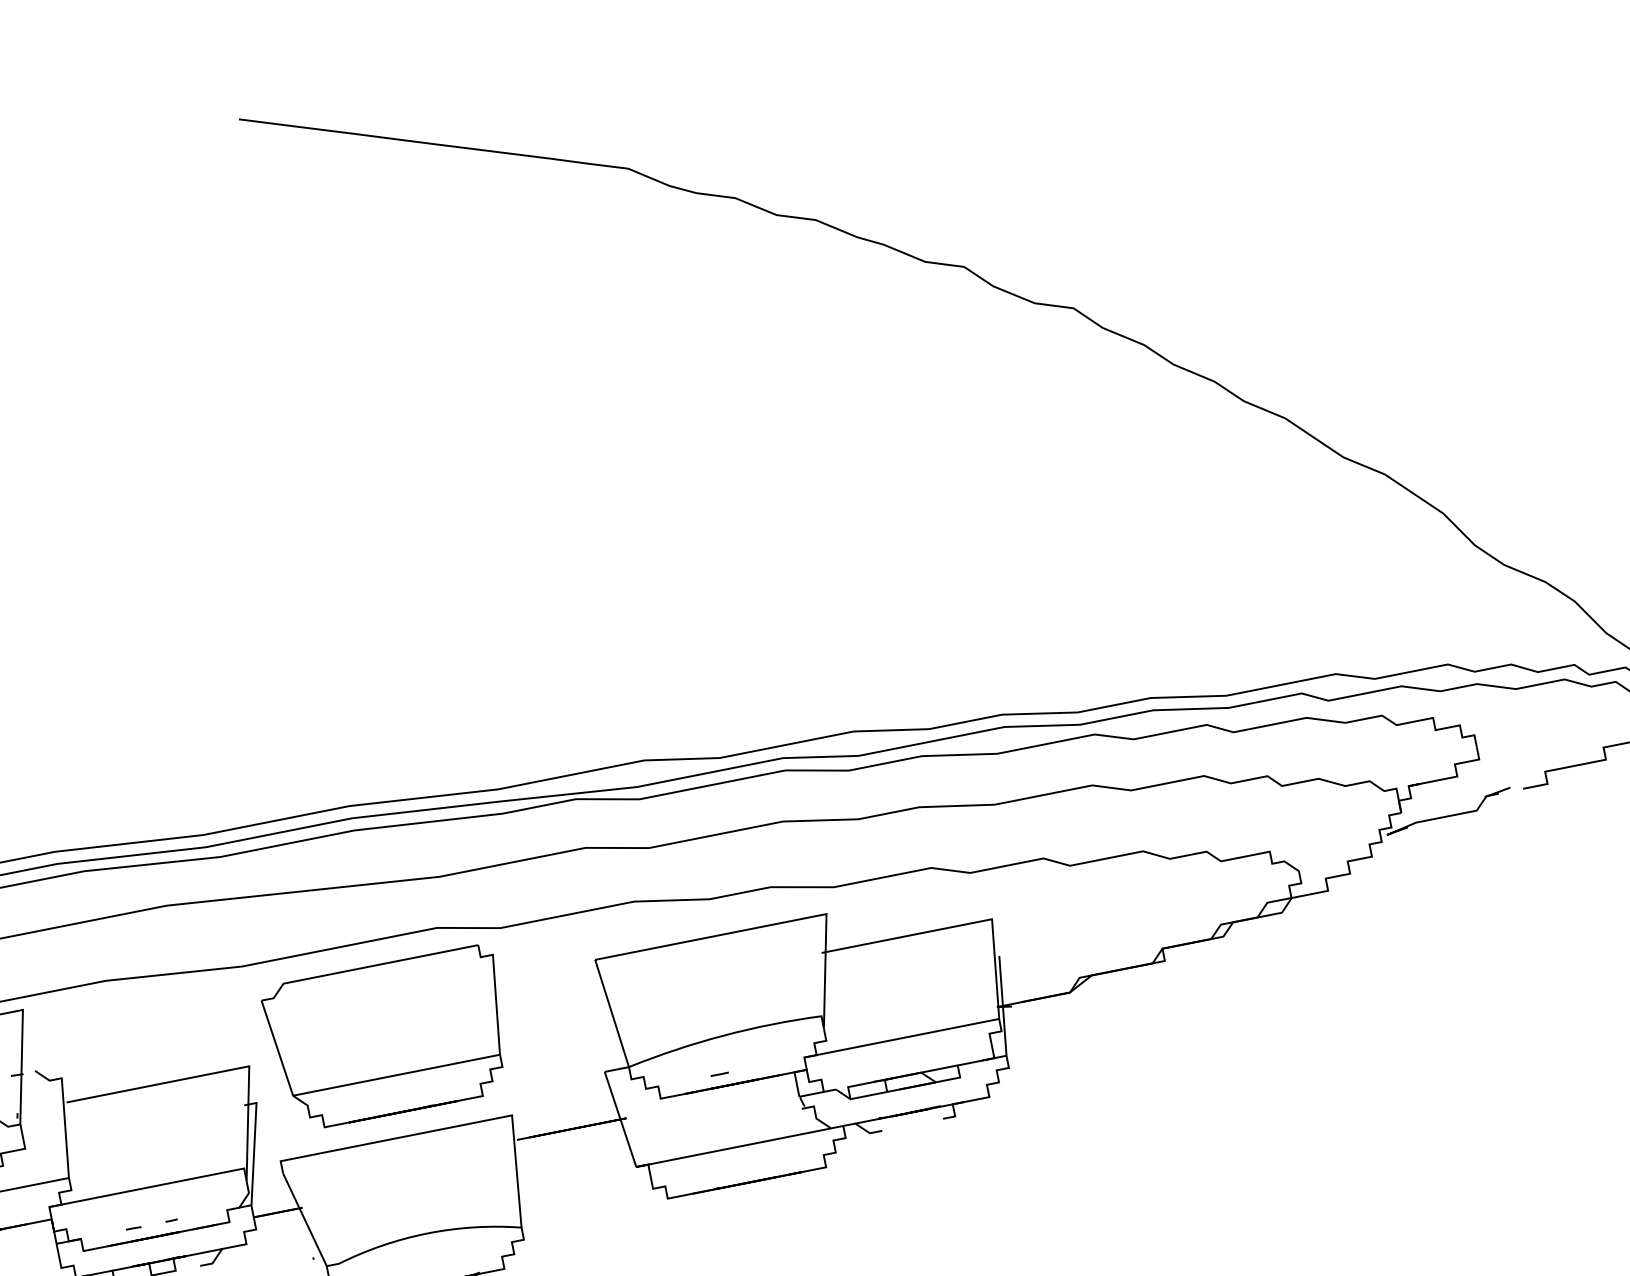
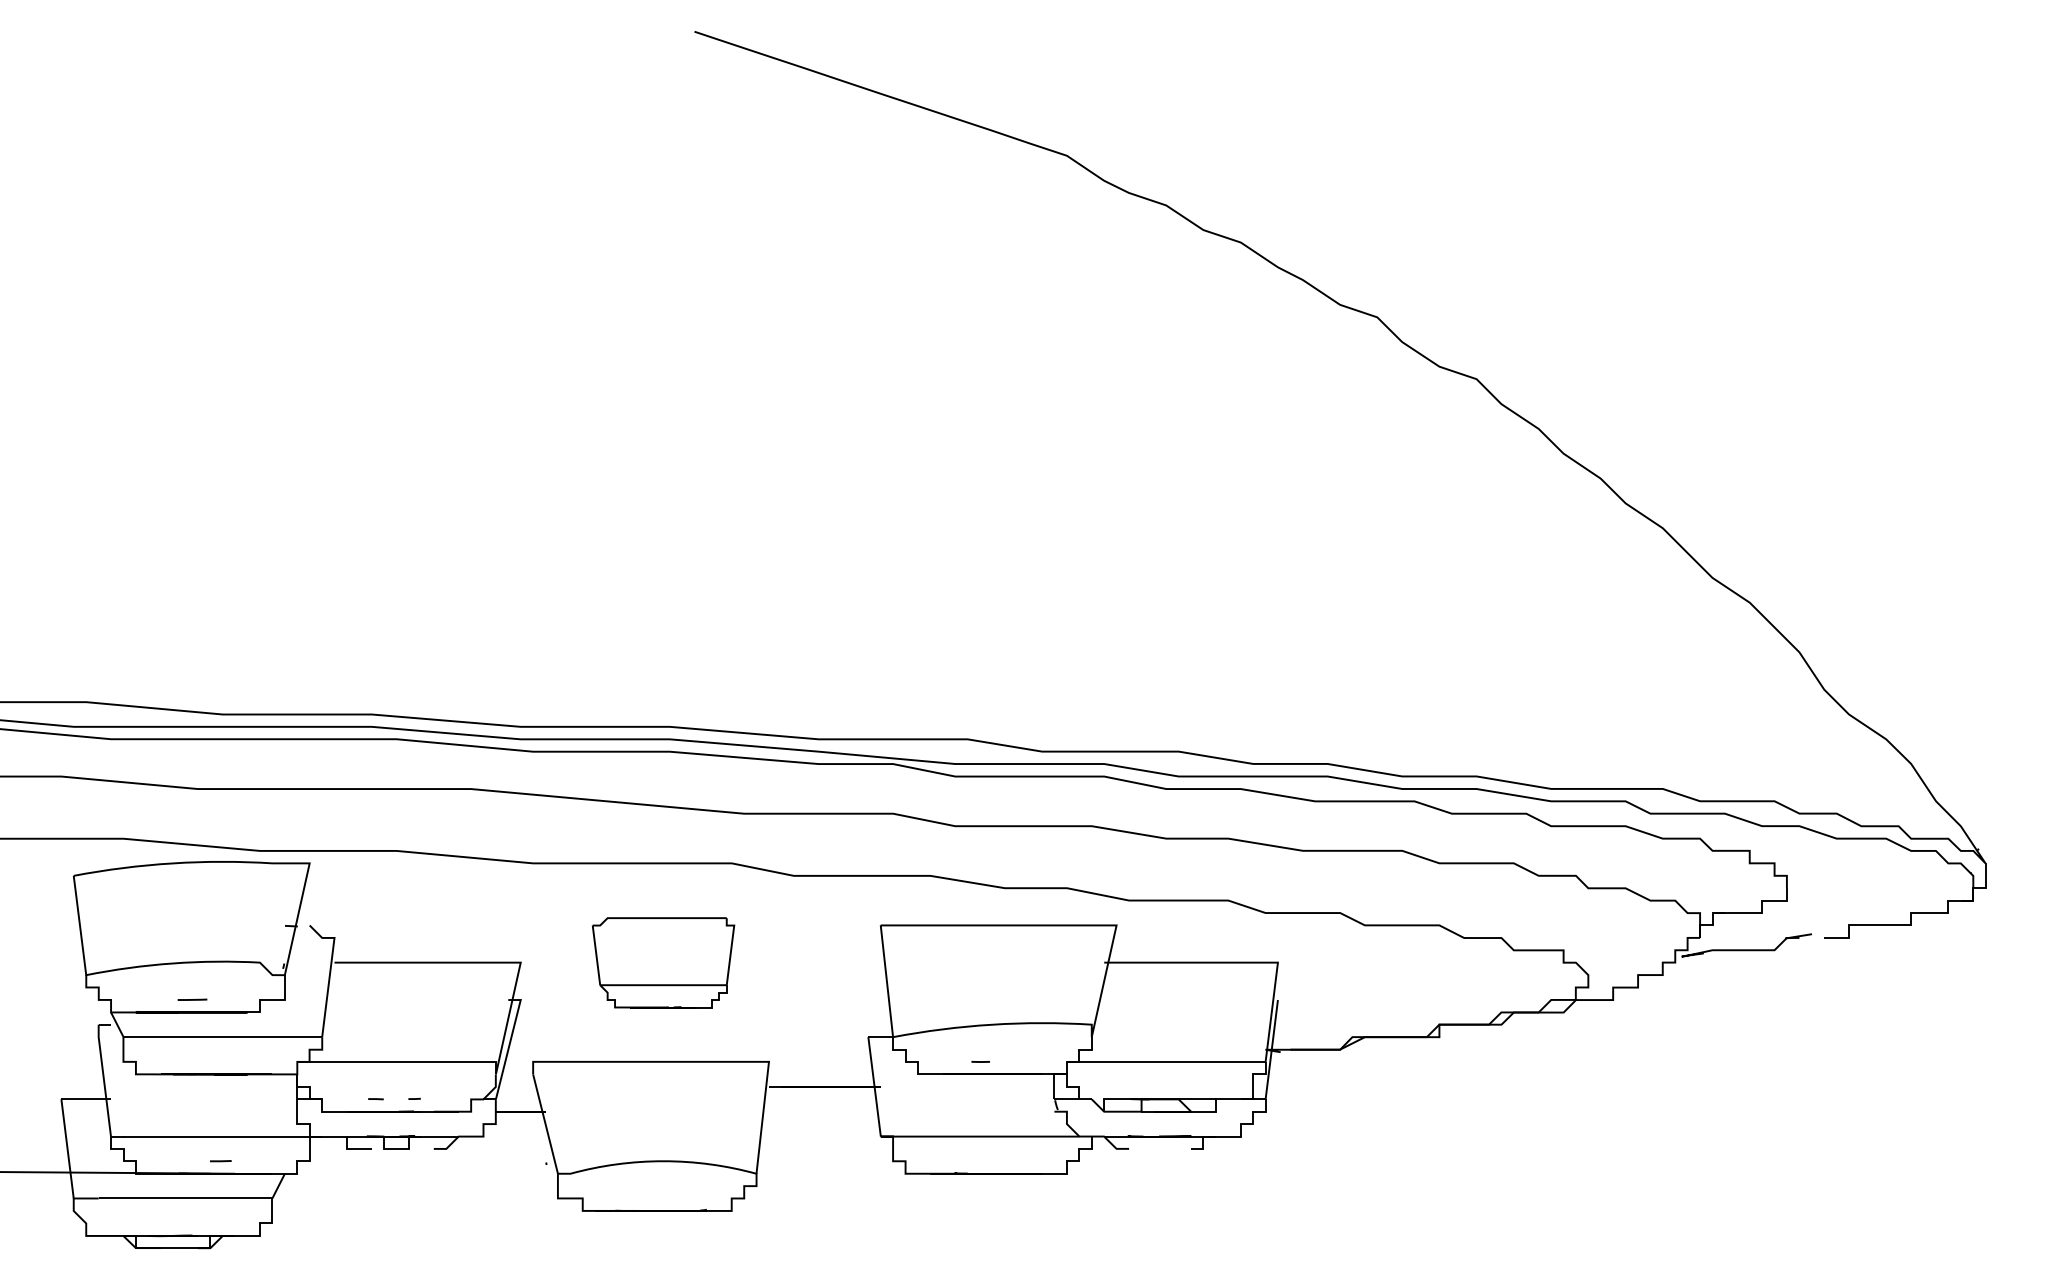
part: (389, 1038) -> (663, 962), size x0.6

